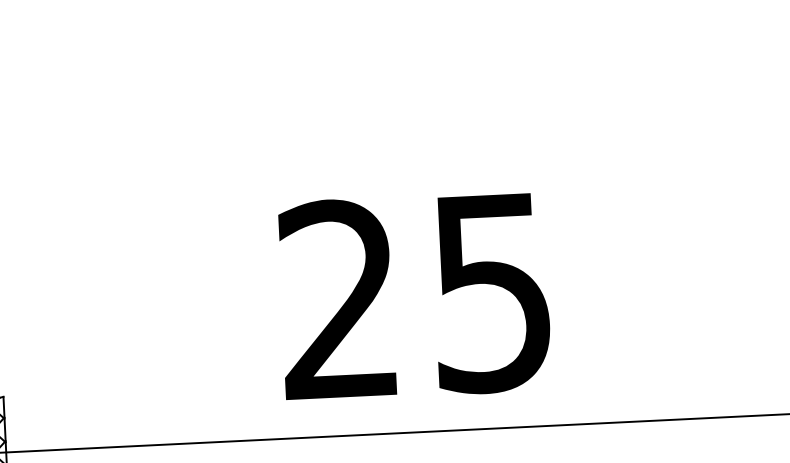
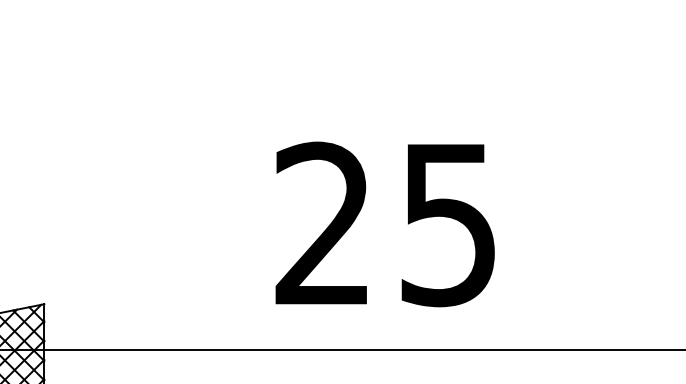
text: (413, 296) -> (384, 224), moved

